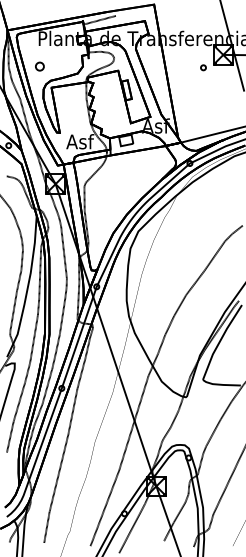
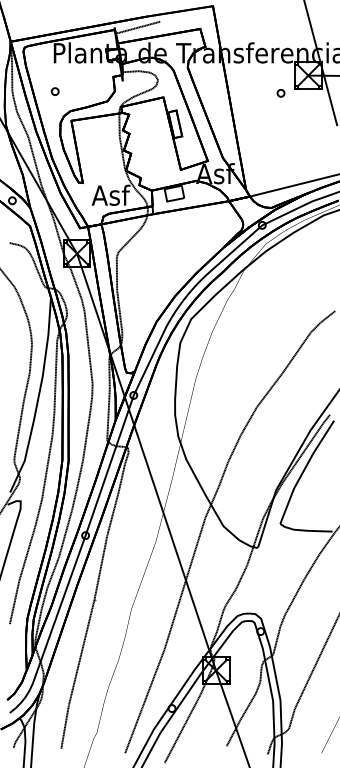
part: (39, 66) -> (54, 91), size x0.62

